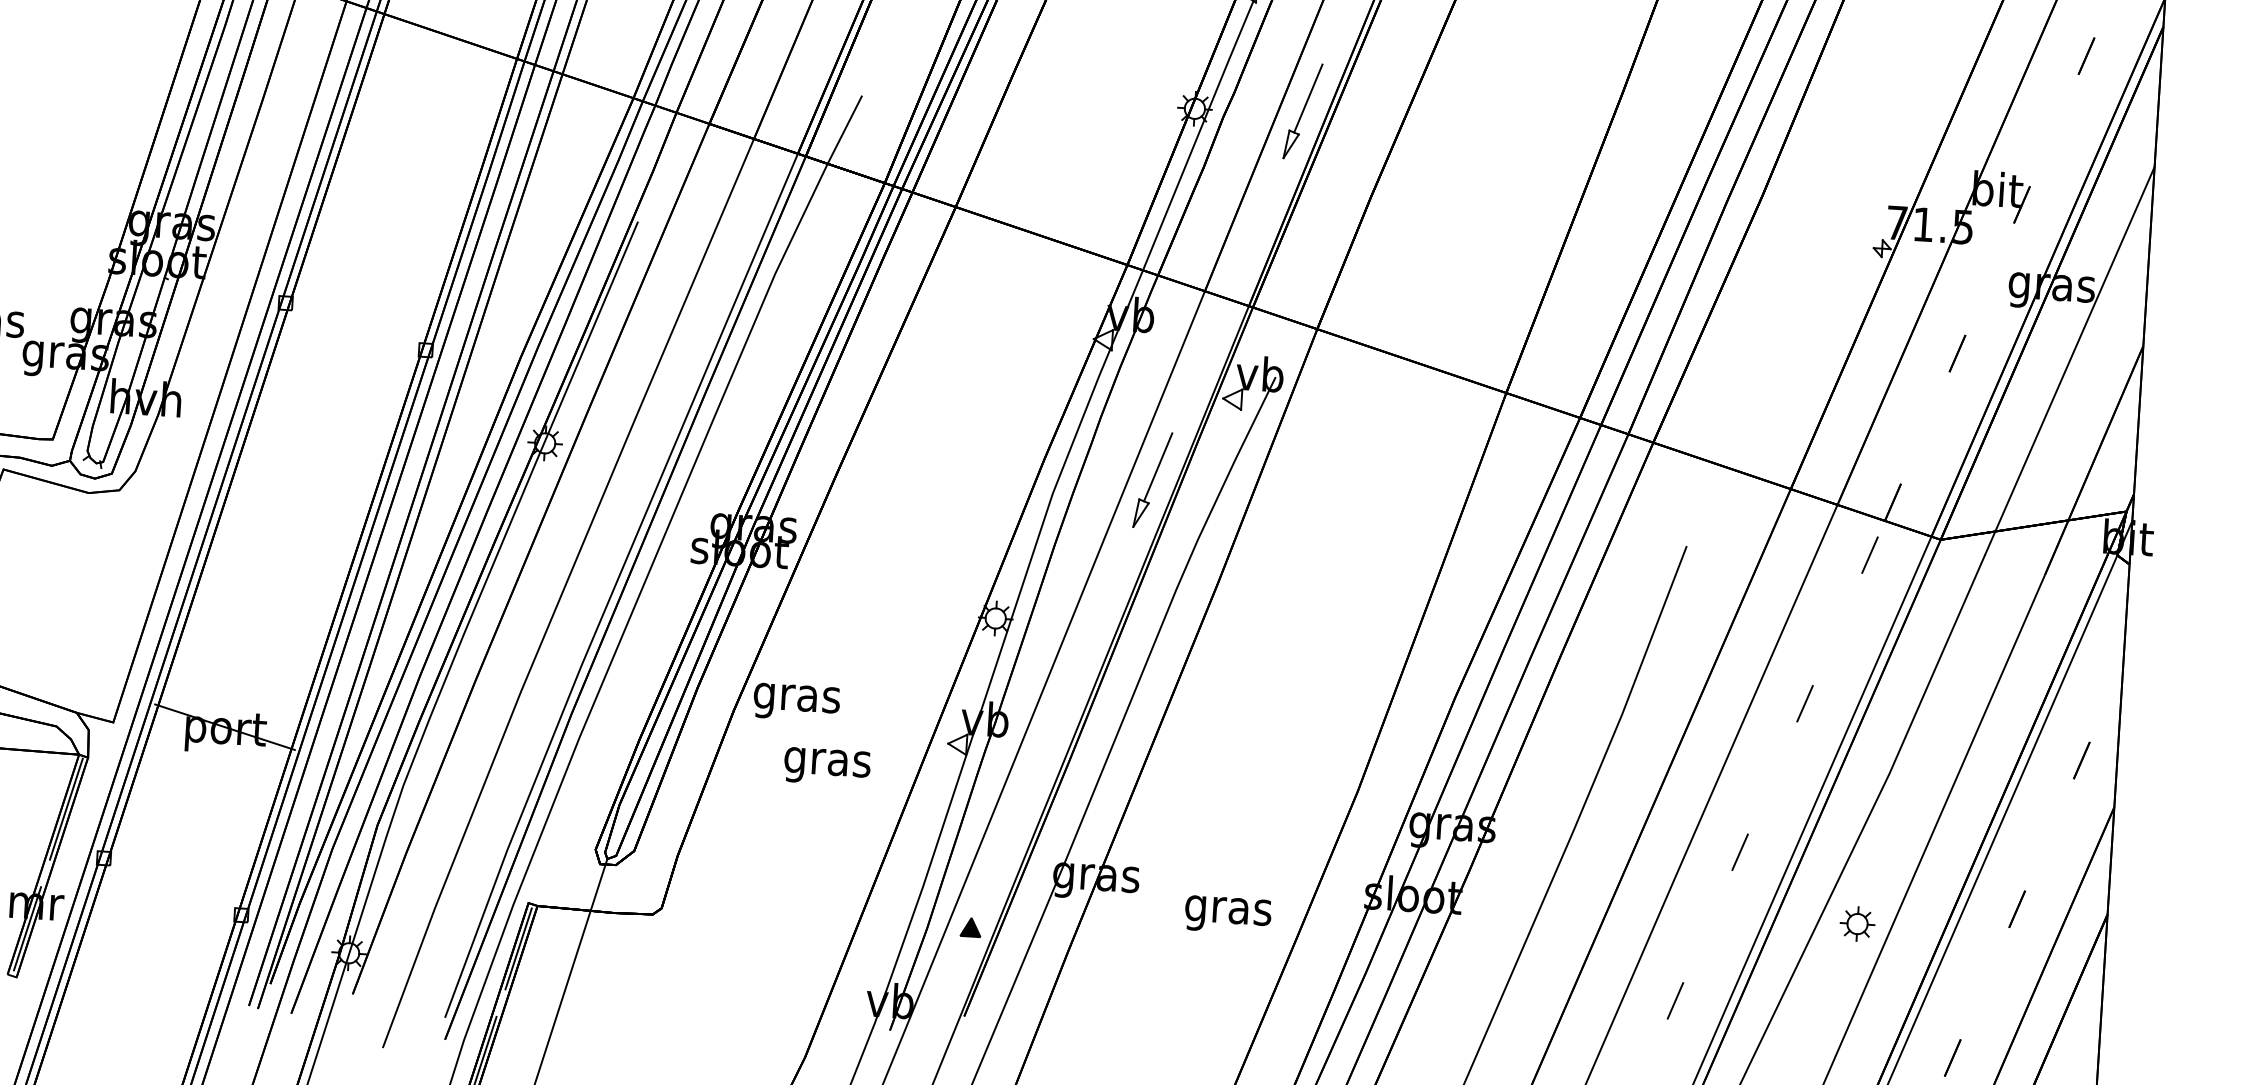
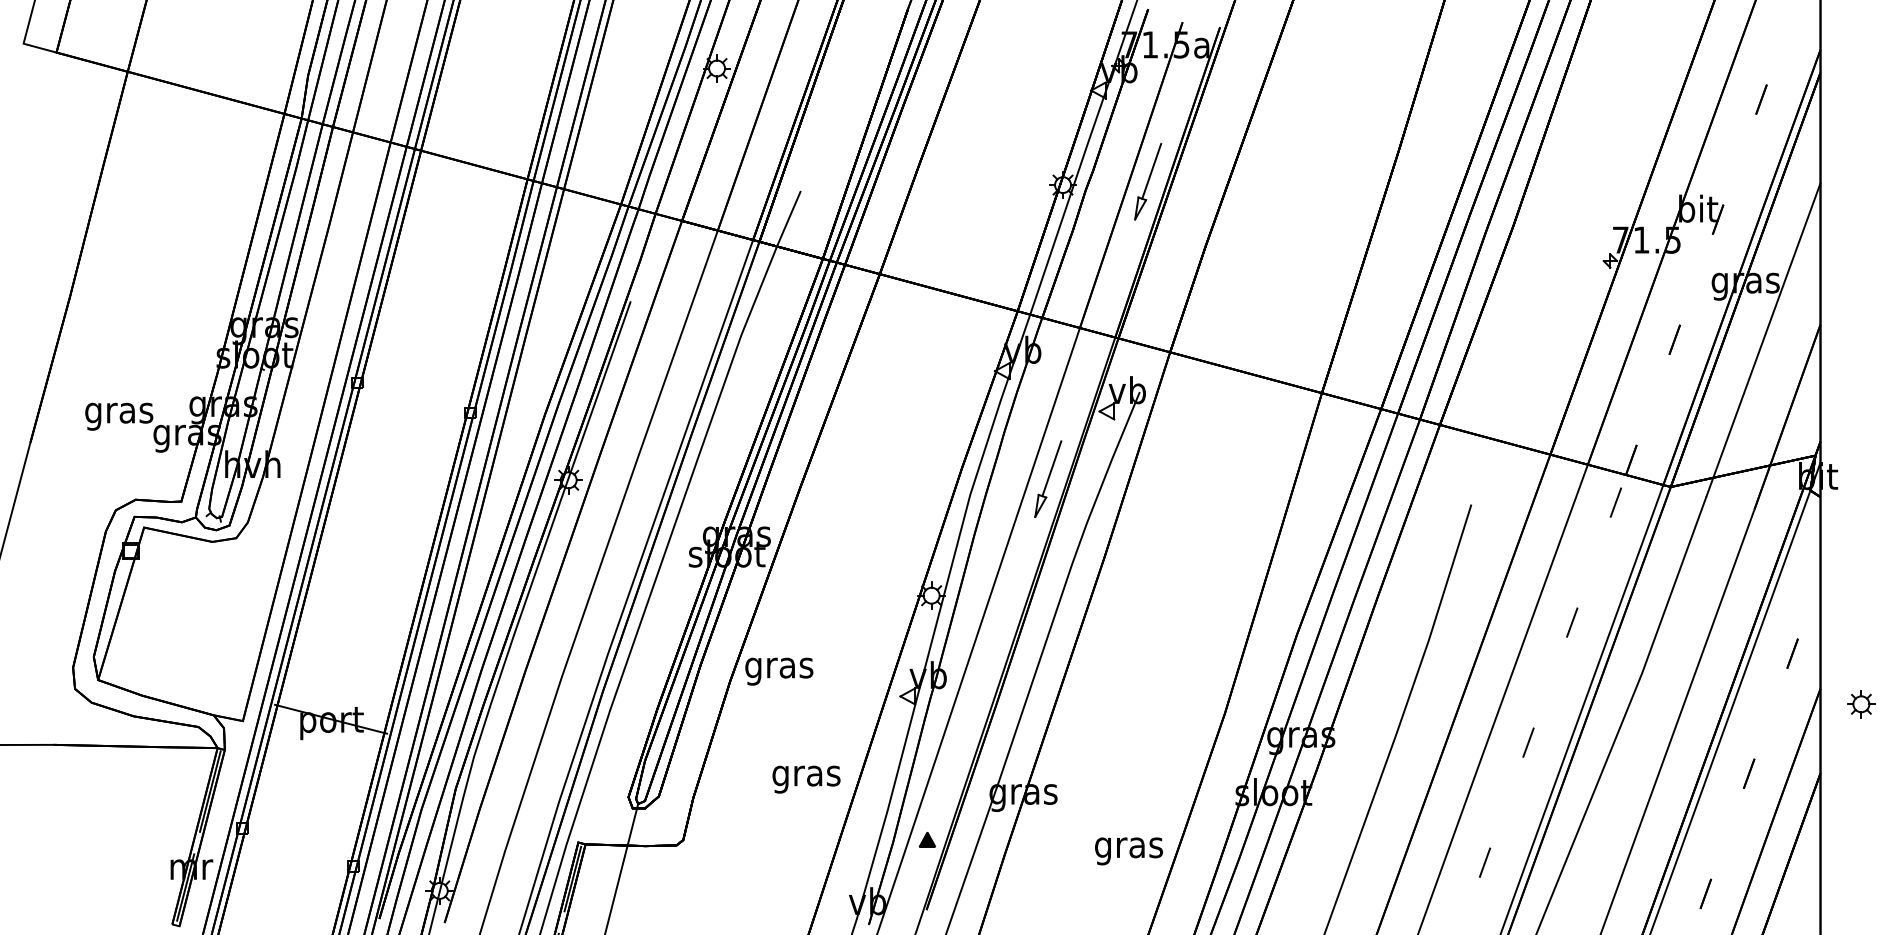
text: (827, 766) -> (806, 779), moved
text: (1227, 915) -> (1128, 851), moved
part: (1857, 924) -> (1861, 704), moved

